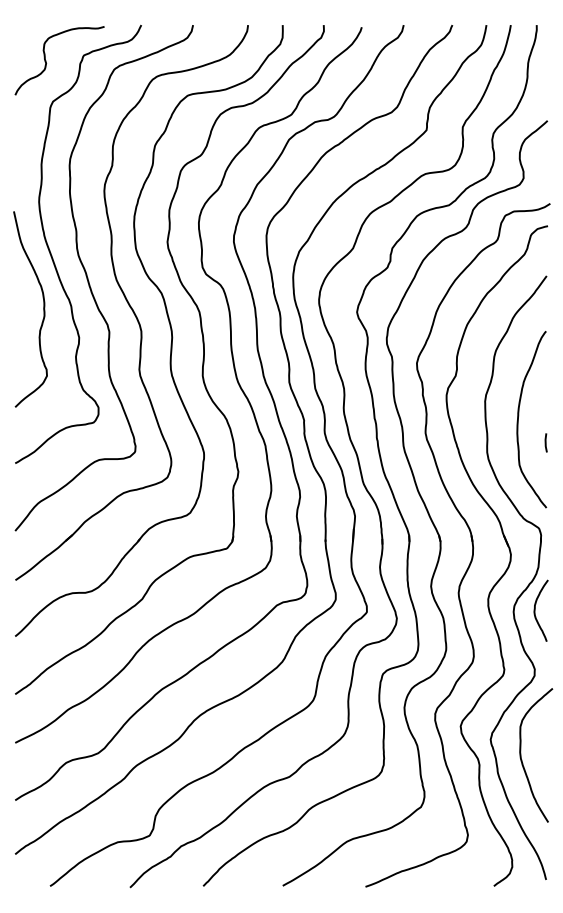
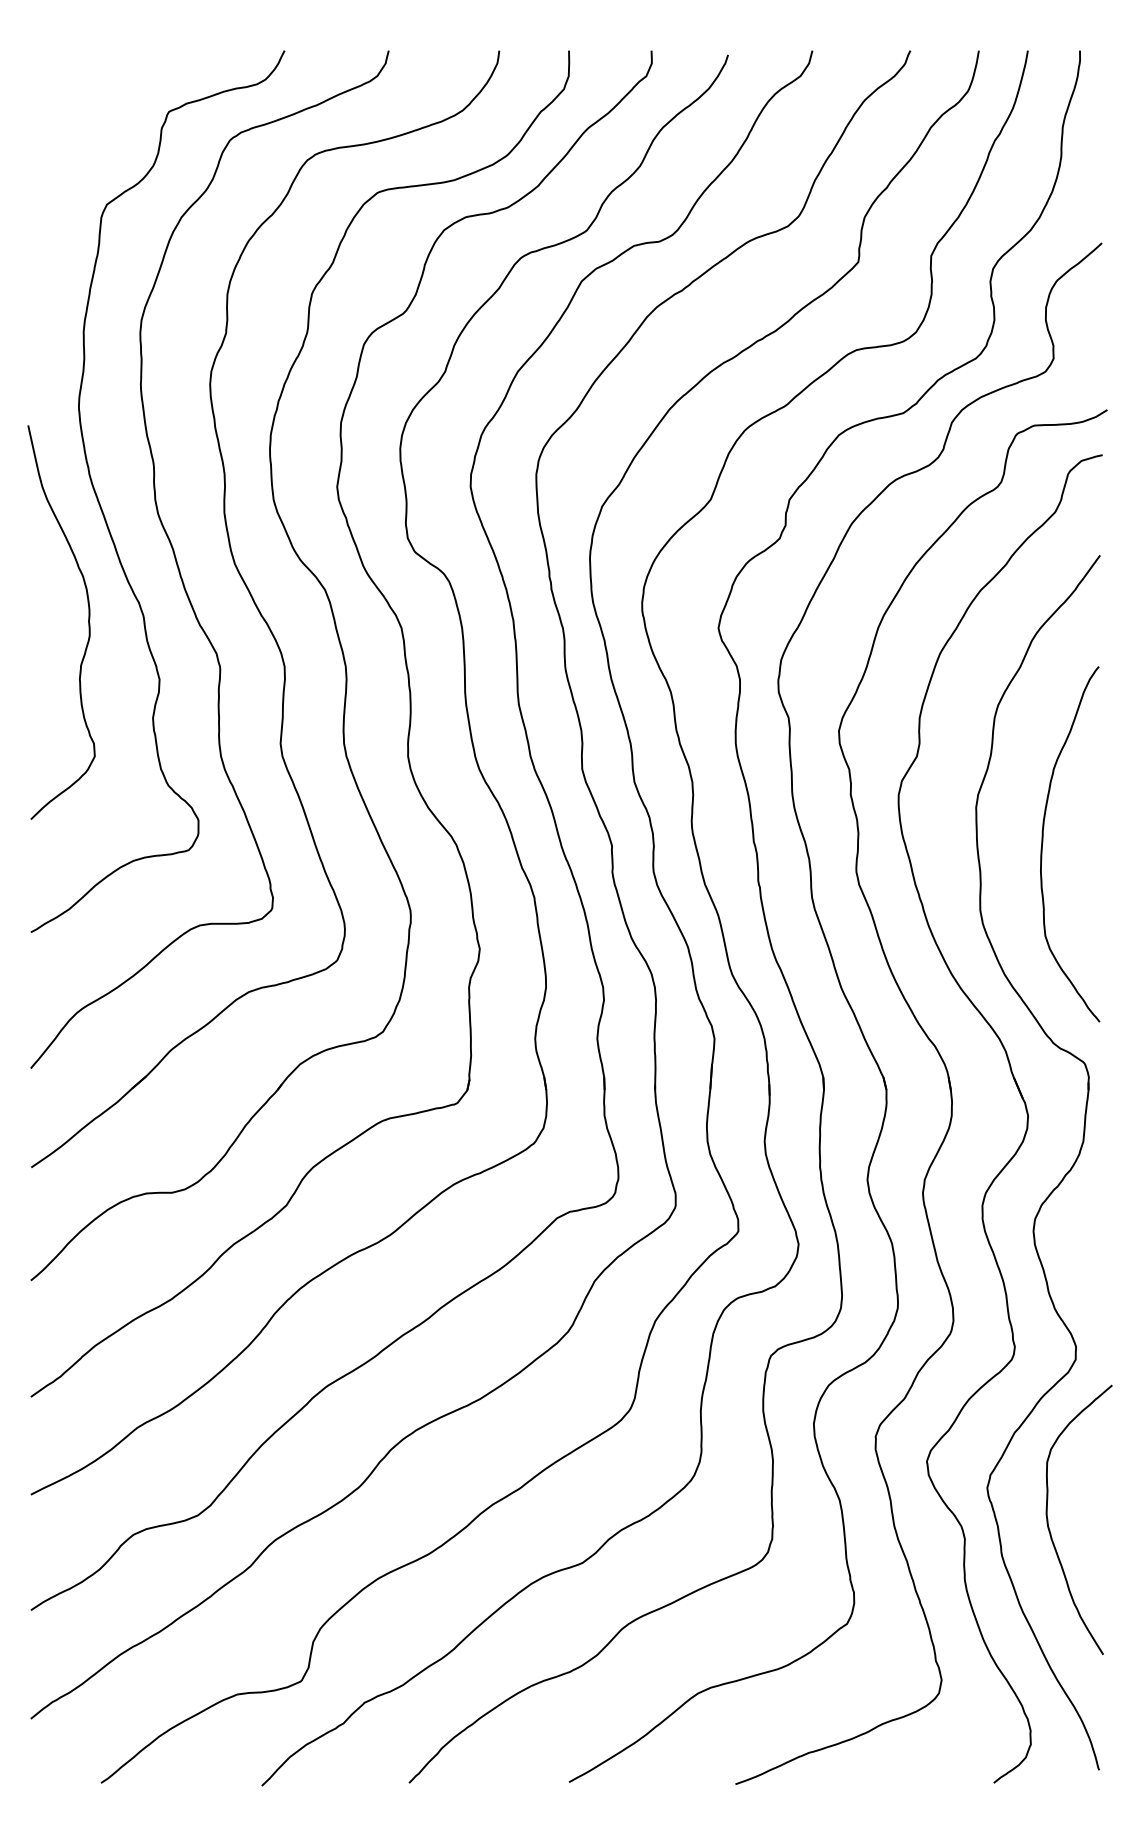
curve: (46, 60) -> (93, 121), removed
line: (545, 442) -> (1097, 890), removed
curve: (535, 610) -> (1077, 1228), removed

